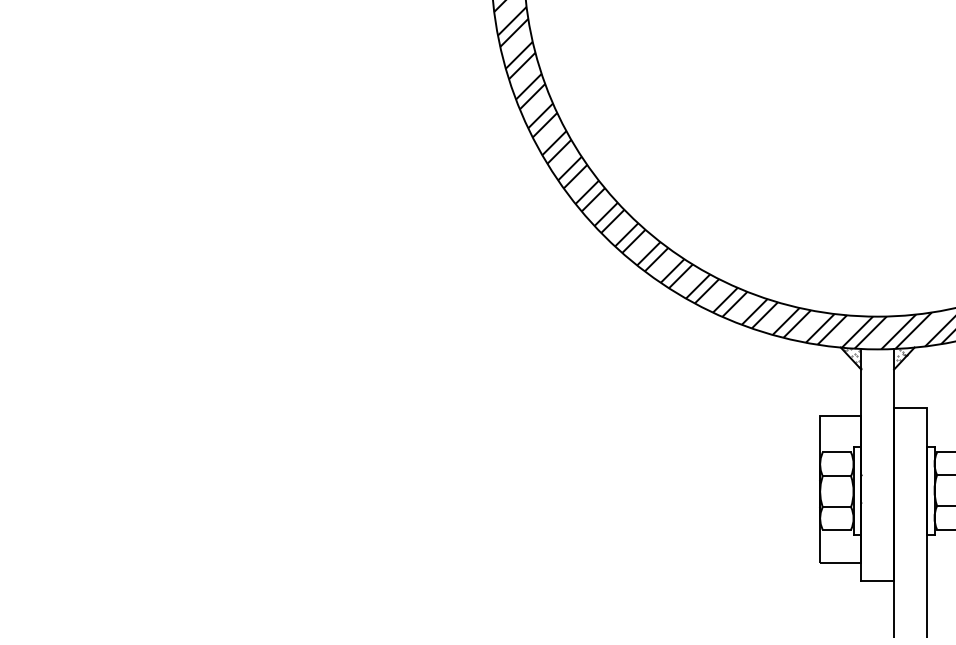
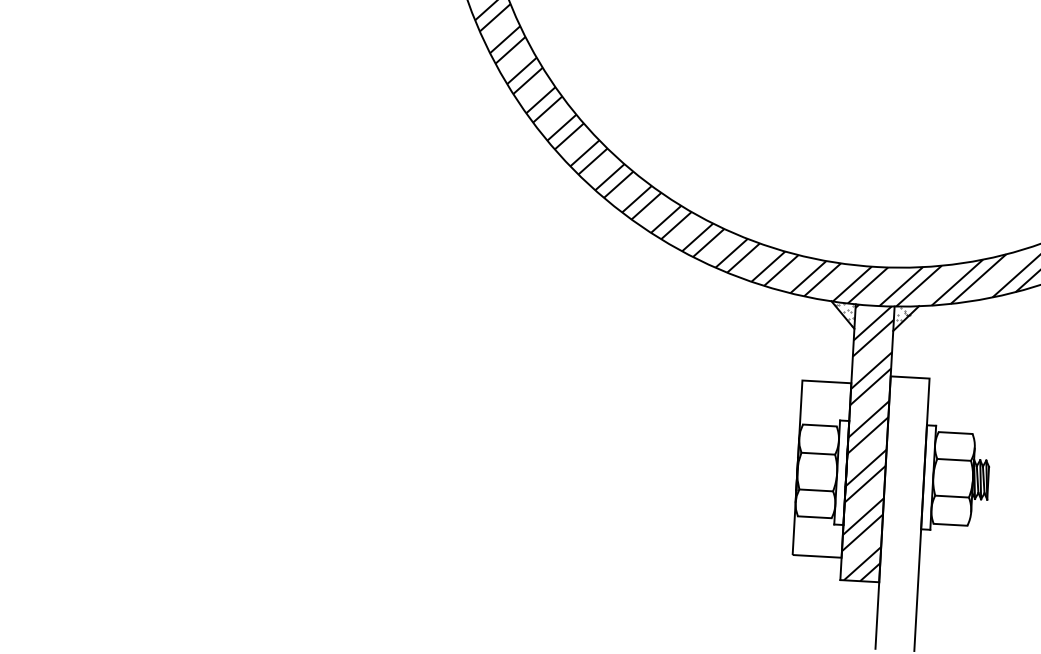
hatch: (877, 465) -> (867, 443), added

